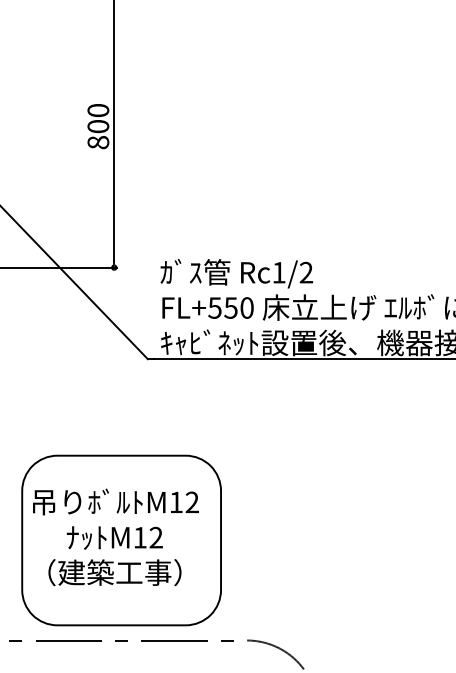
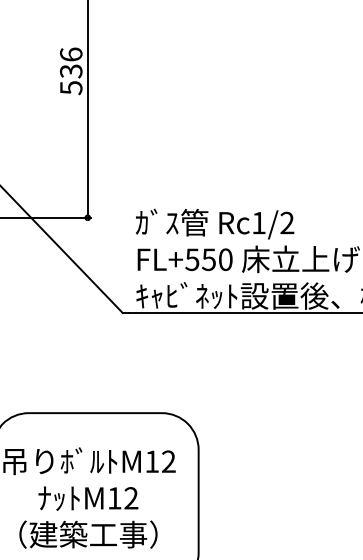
text: (98, 126) -> (71, 71), 800 -> 536

